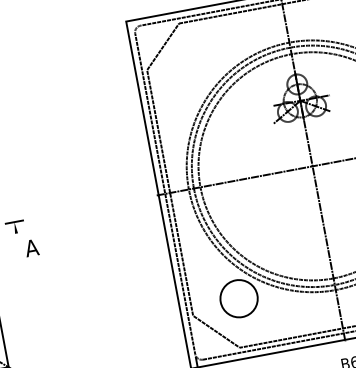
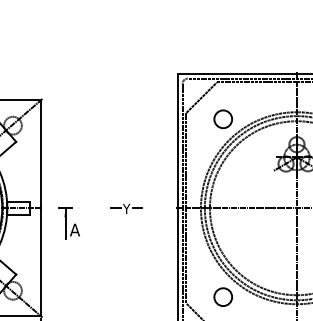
circle: (195, 69) -> (222, 119), added
part: (92, 207) -> (126, 208), added
line: (17, 241) -> (65, 223), added
circle: (239, 299) -> (223, 297), size x0.62

